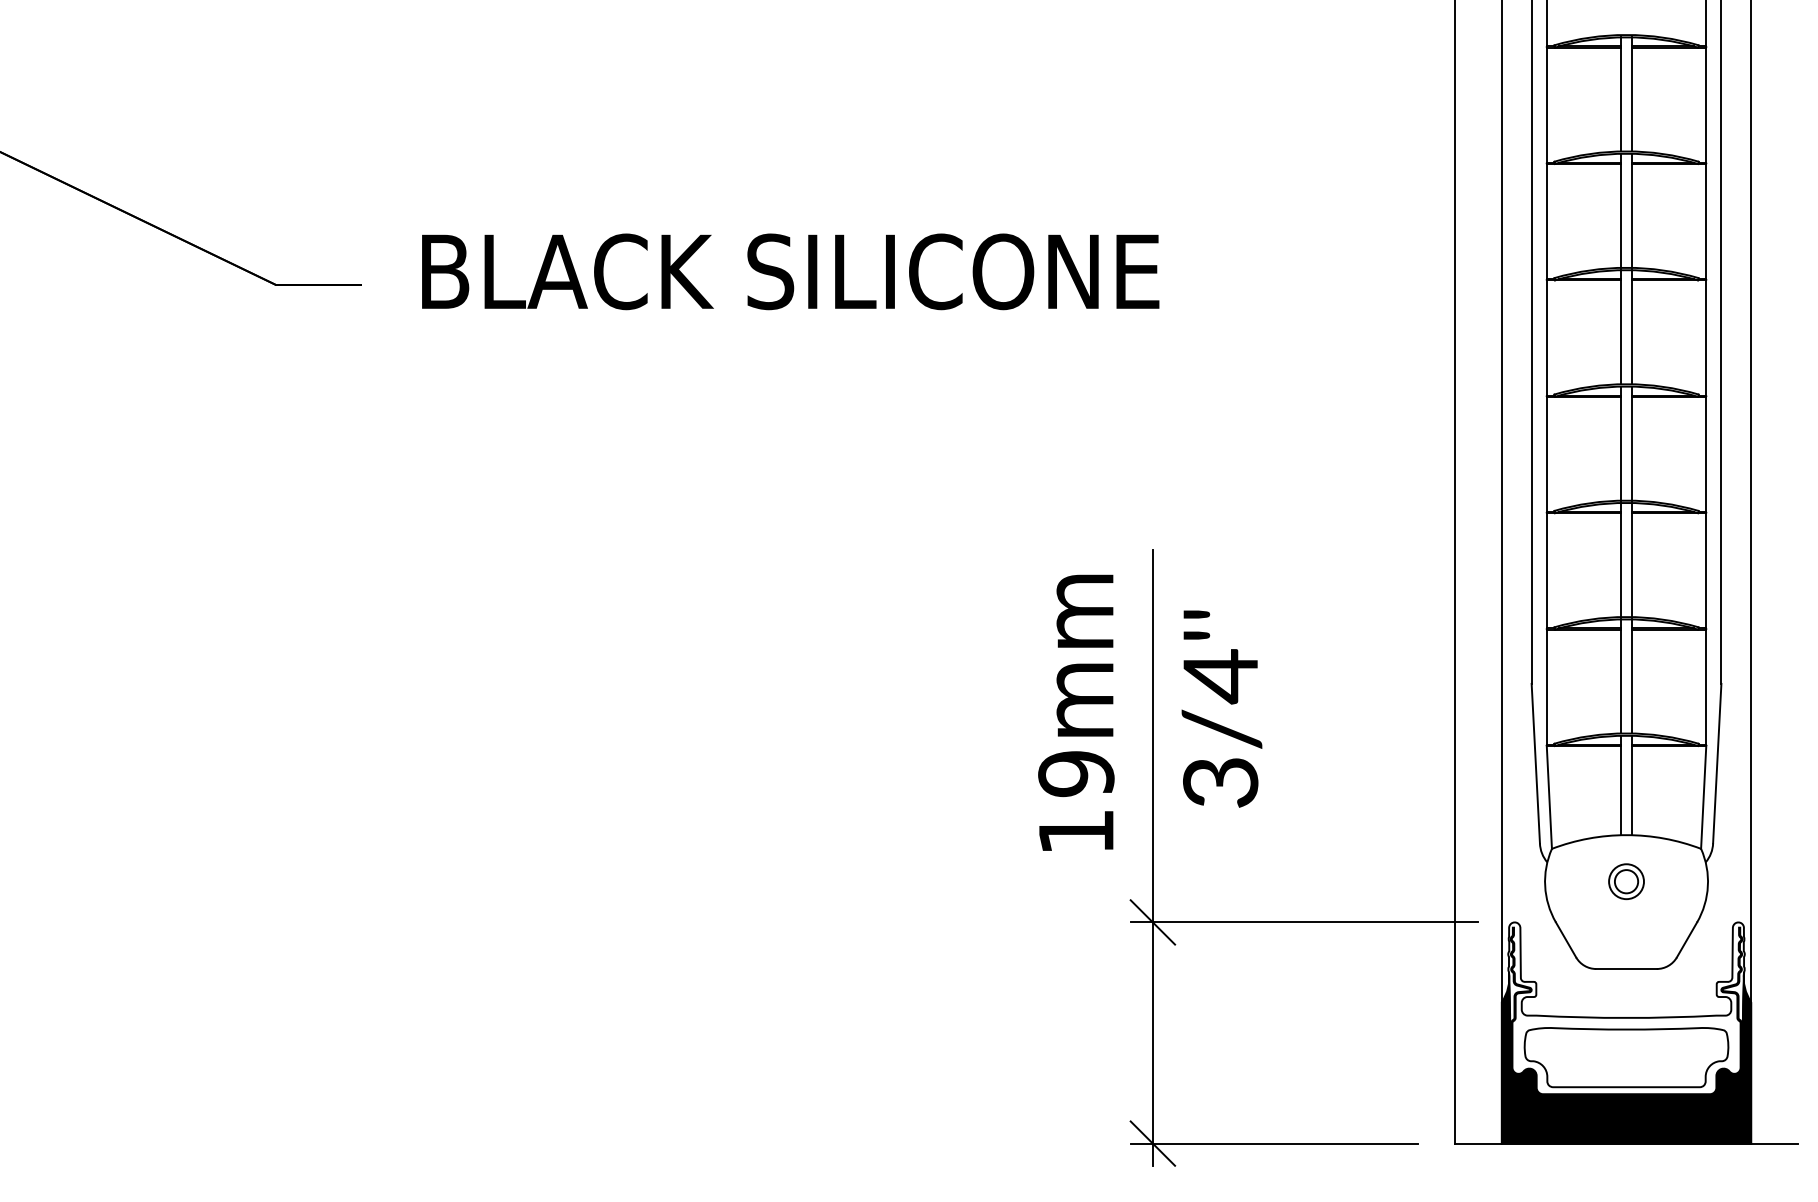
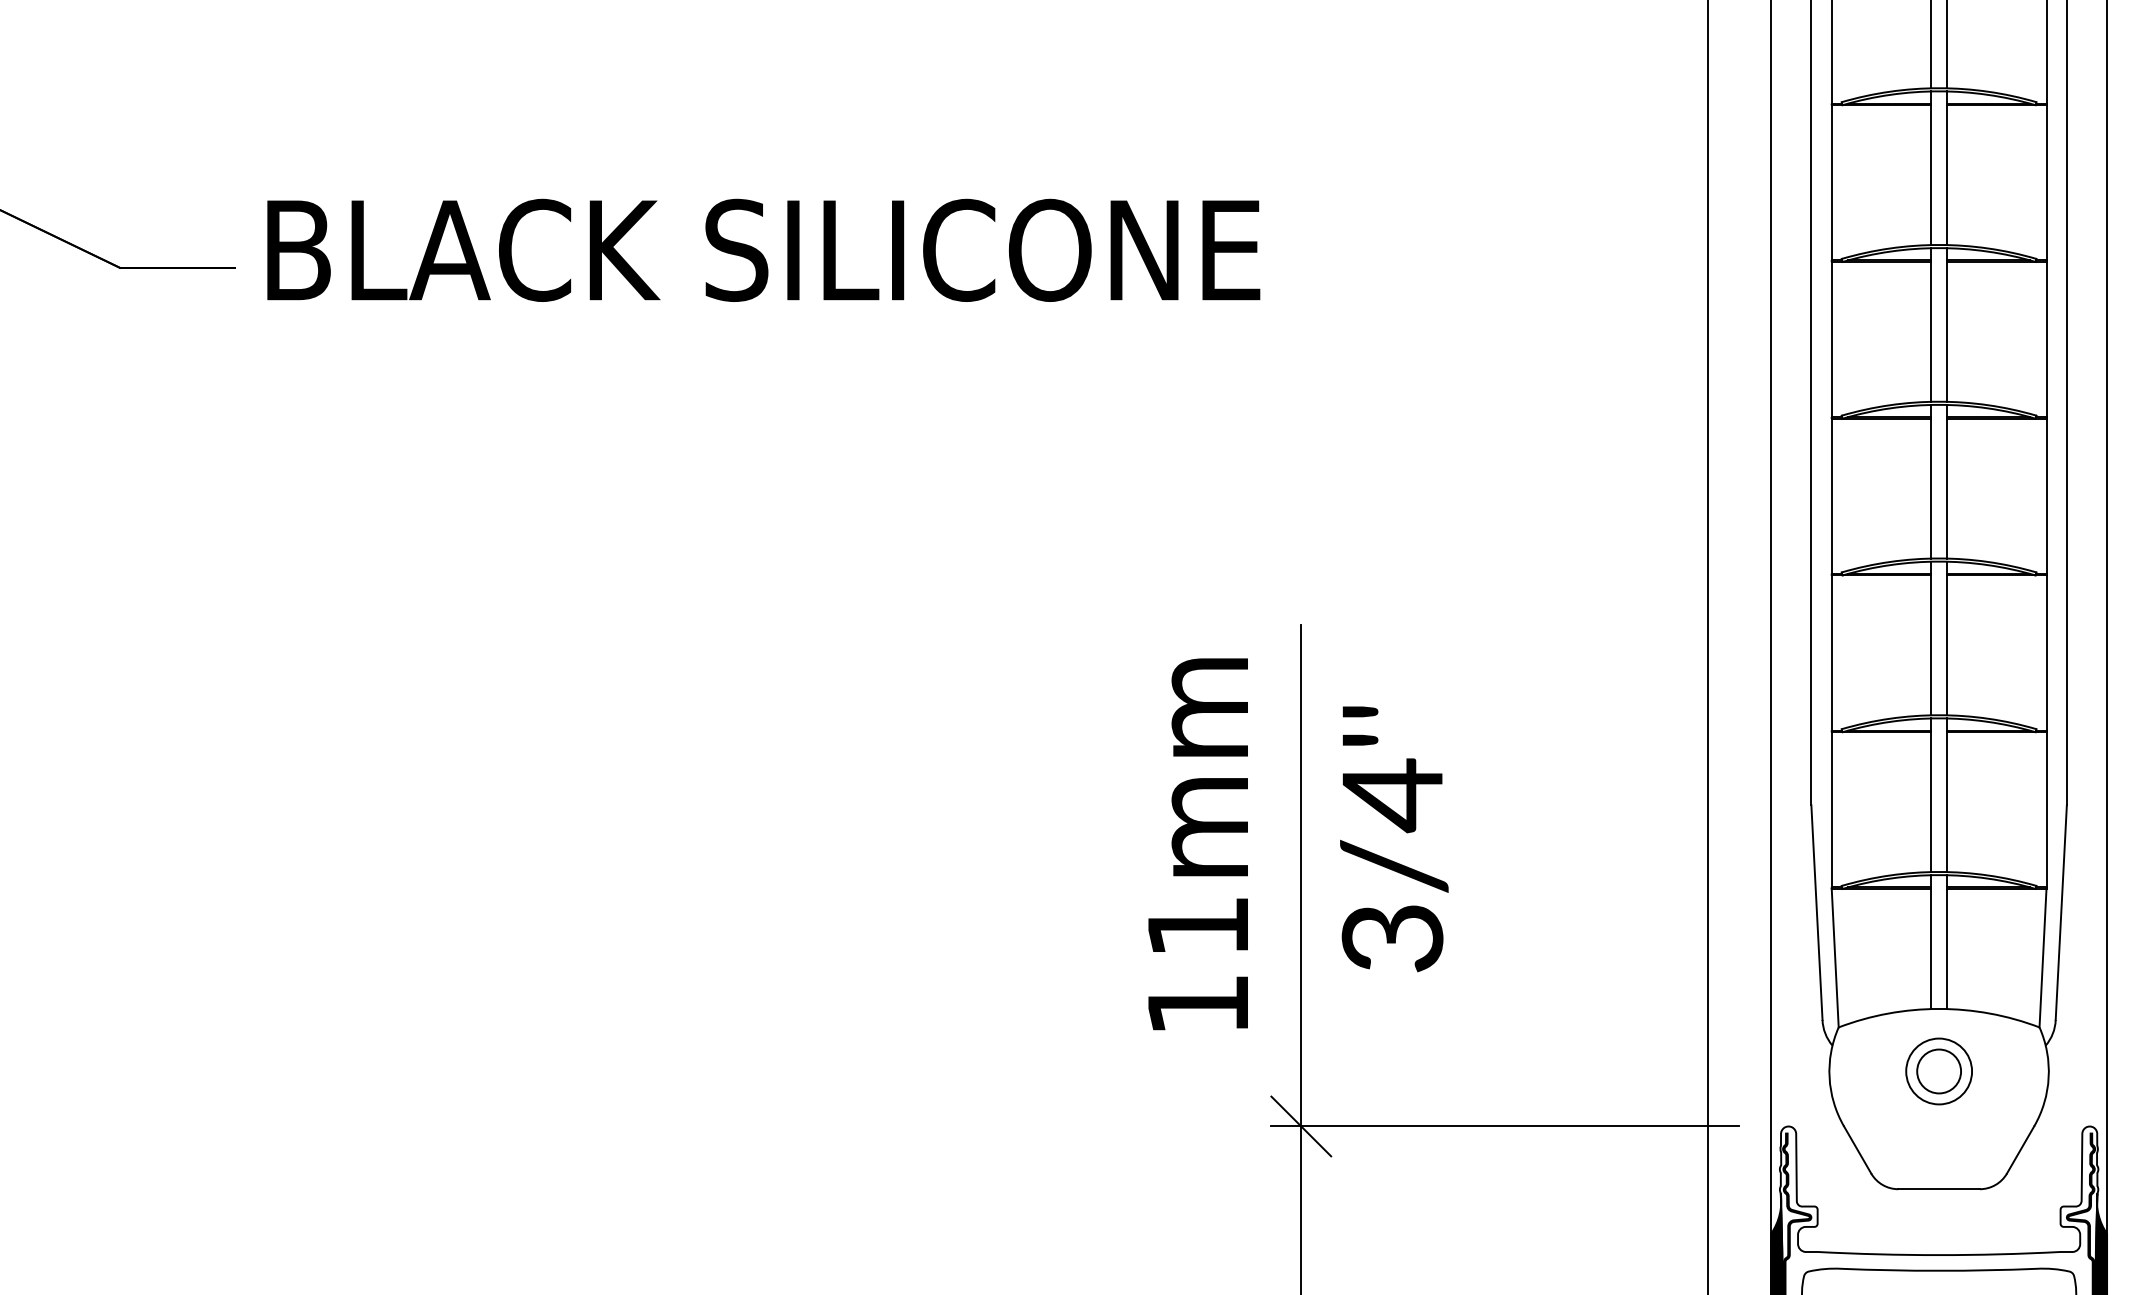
text: (790, 271) -> (763, 249), moved
text: (1076, 774) -> (1198, 927), 19mm -> 11mm
part: (1626, 881) -> (1939, 1071), size x1.4

